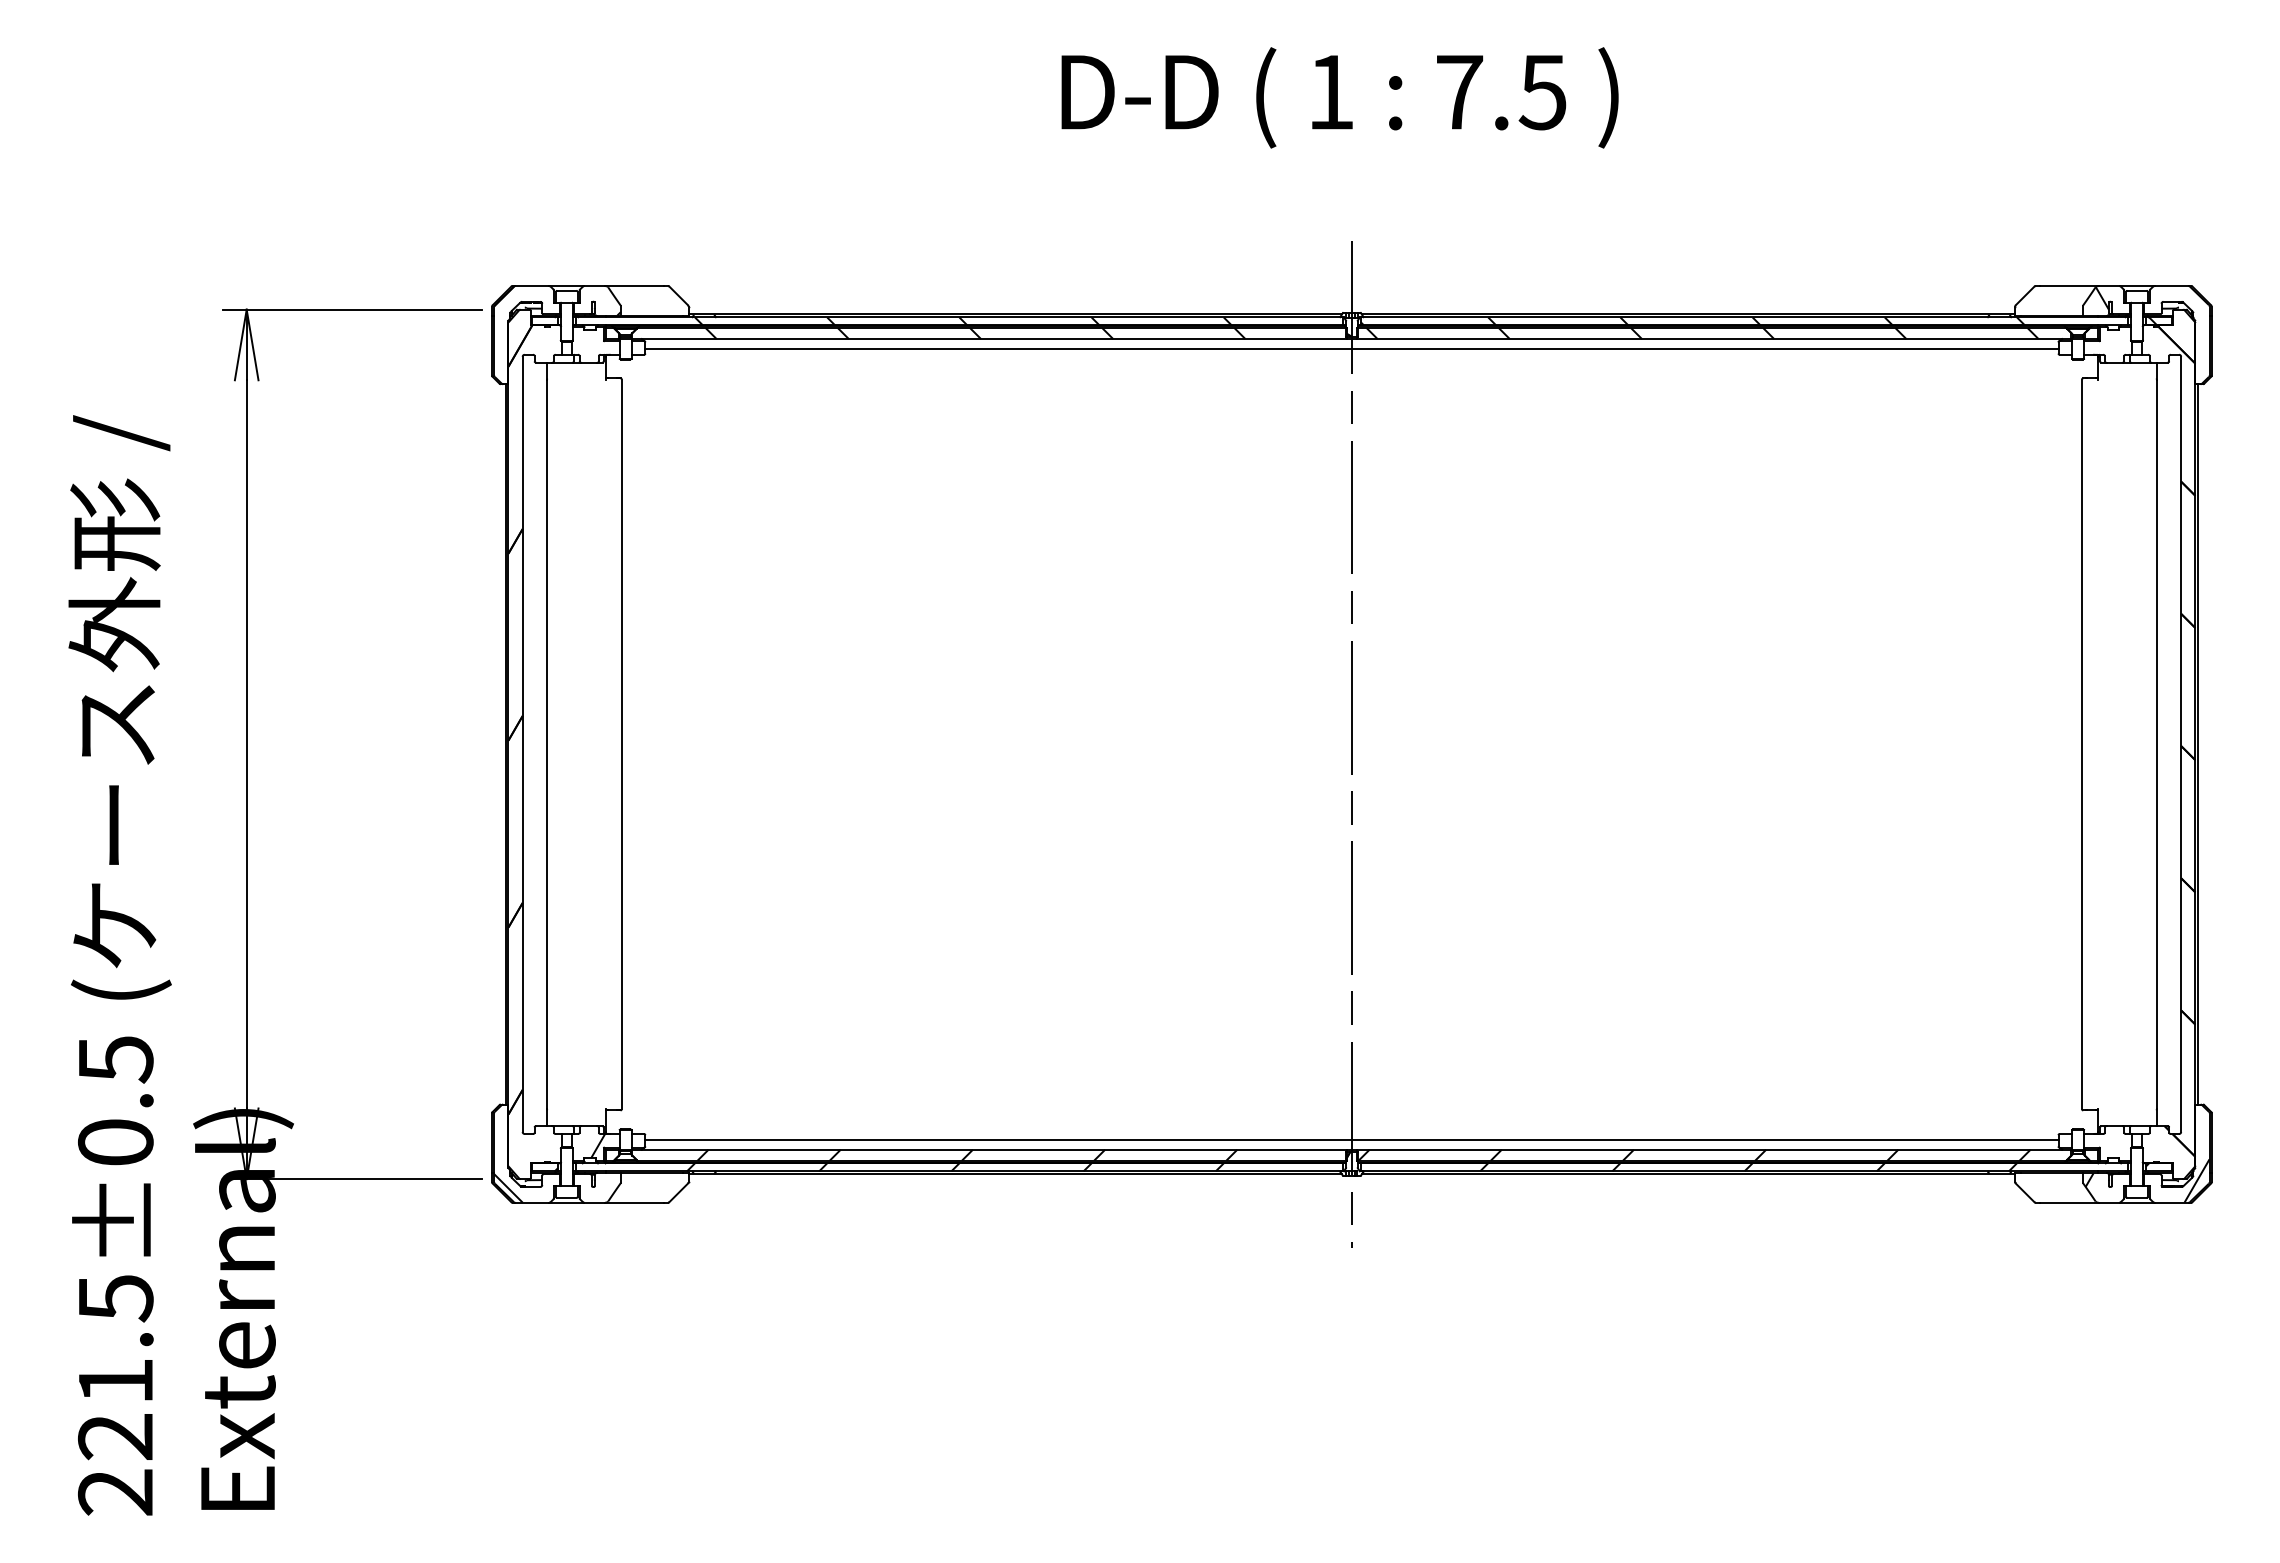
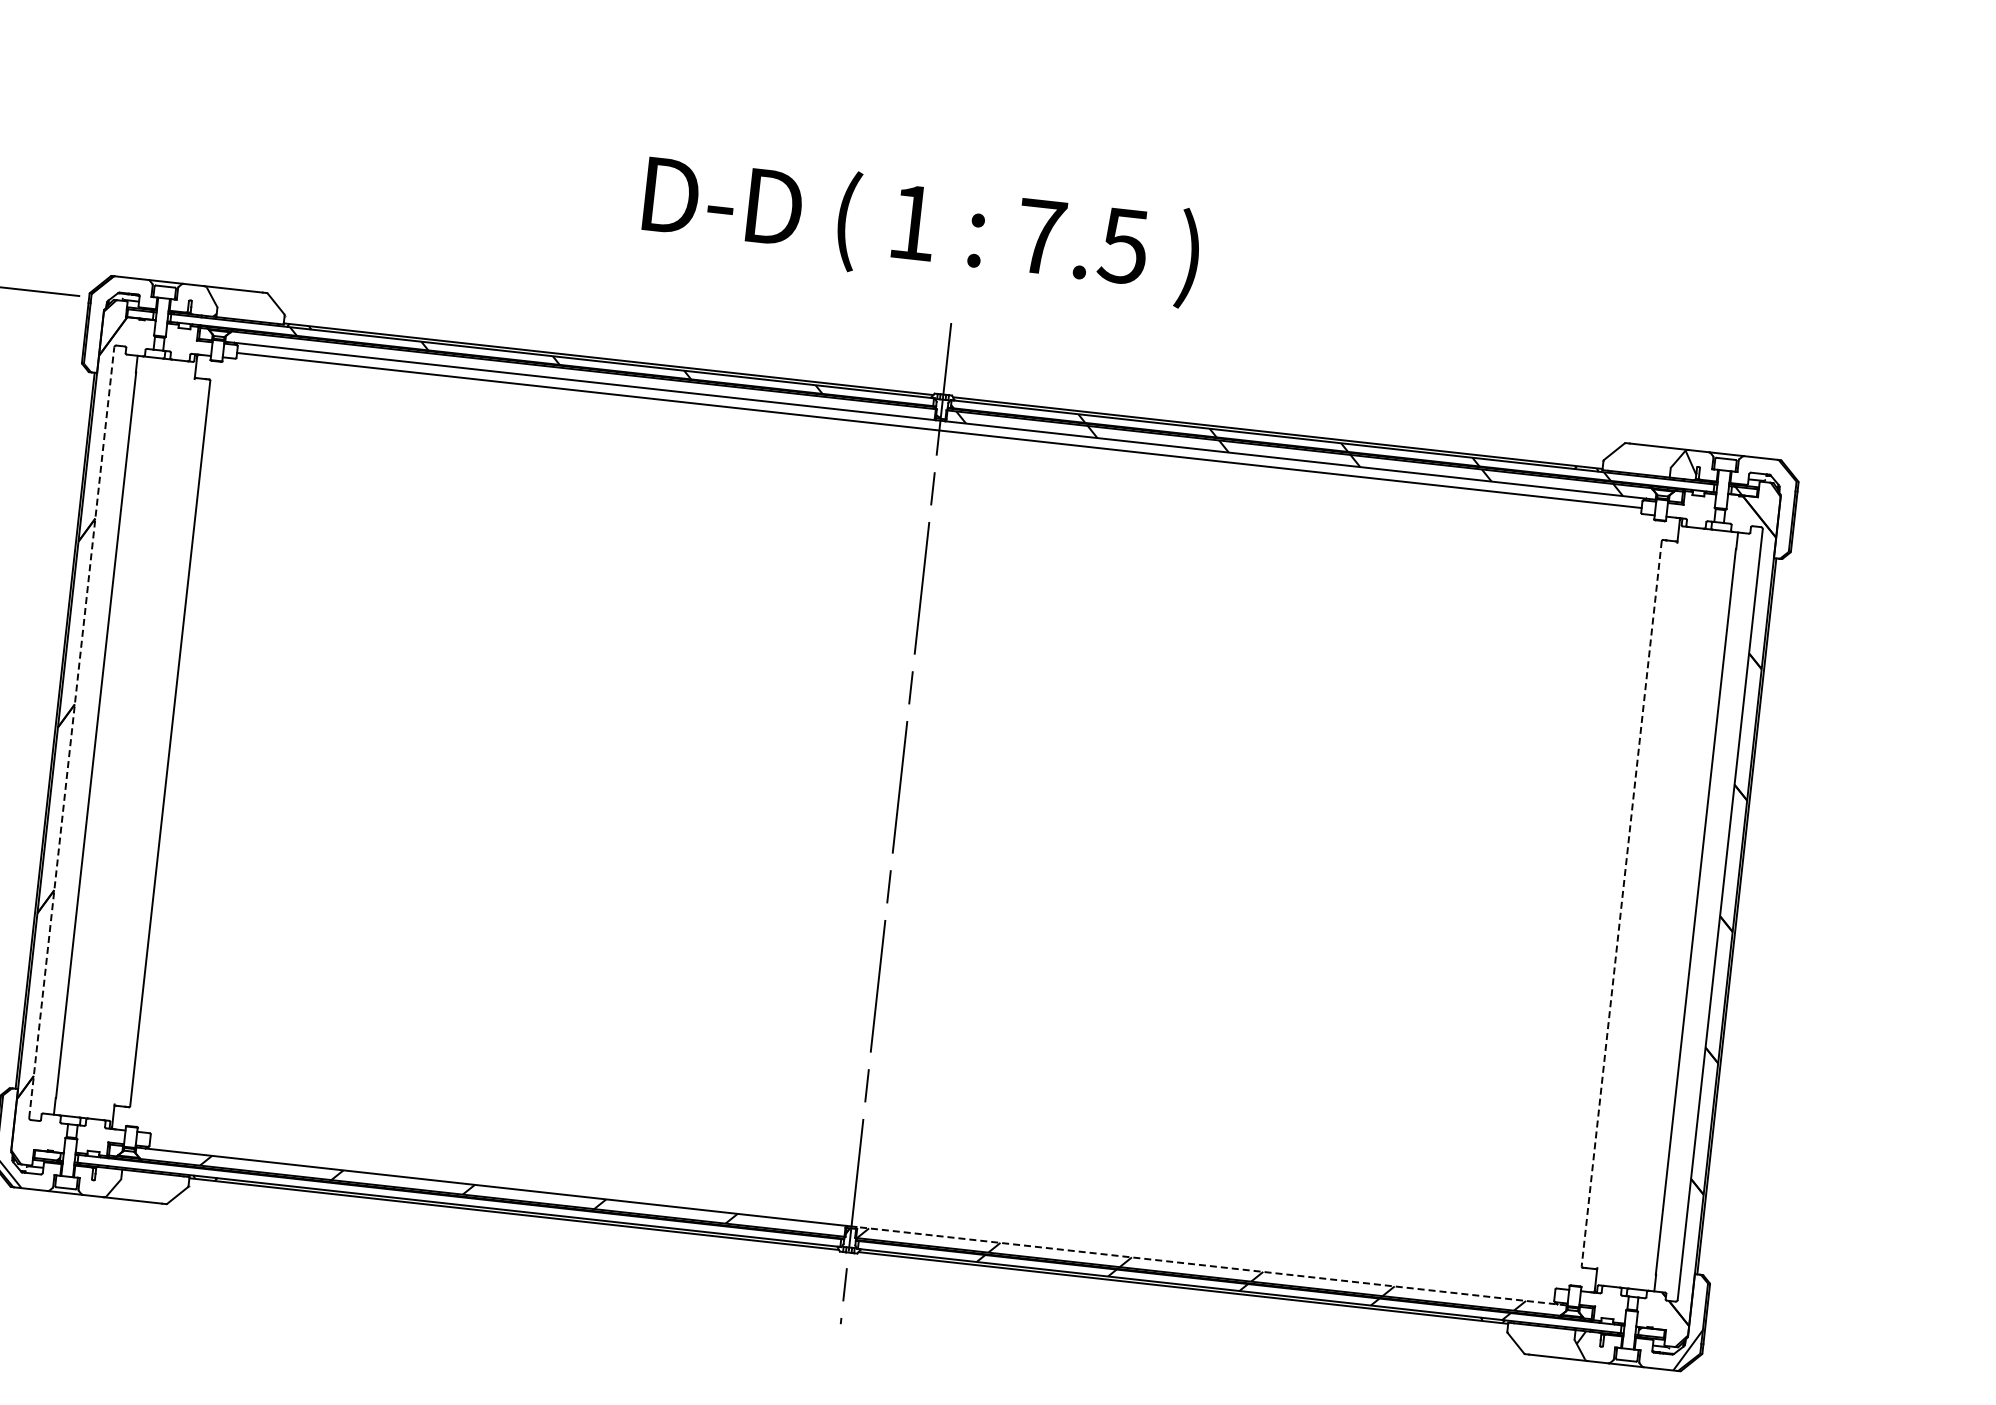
text: (1339, 97) -> (920, 228), moved
hatch: (975, 333) -> (566, 373), removed
line: (522, 744) -> (71, 732), solid -> dashed
line: (2082, 744) -> (1622, 903), solid -> dashed
line: (1351, 1139) -> (852, 1216), removed
hatch: (598, 1146) -> (103, 1140), removed
line: (1713, 1149) -> (1210, 1265), solid -> dashed
hatch: (955, 1167) -> (455, 1200), removed

